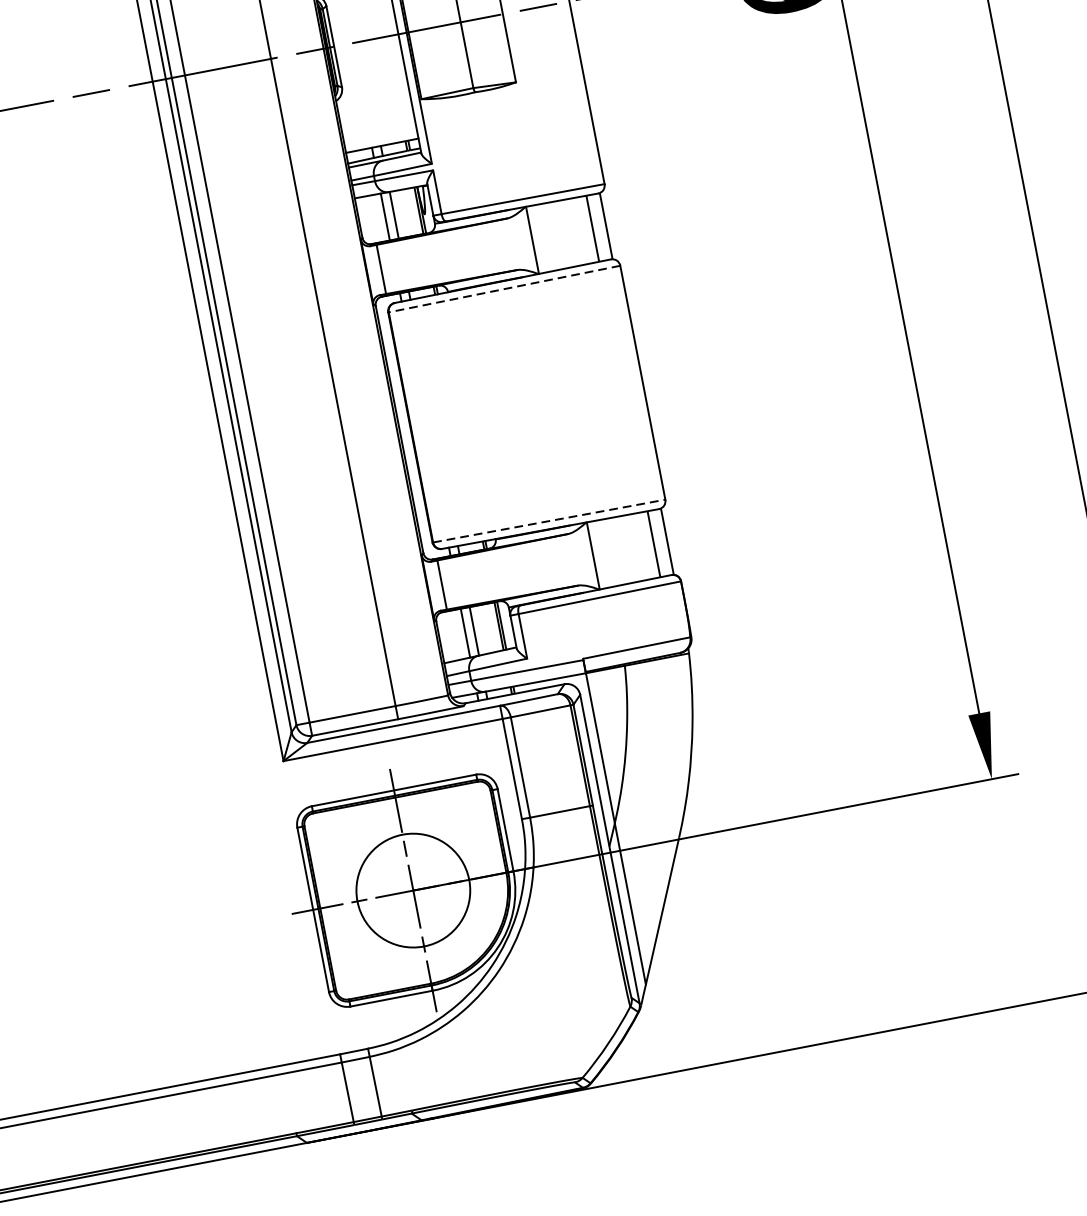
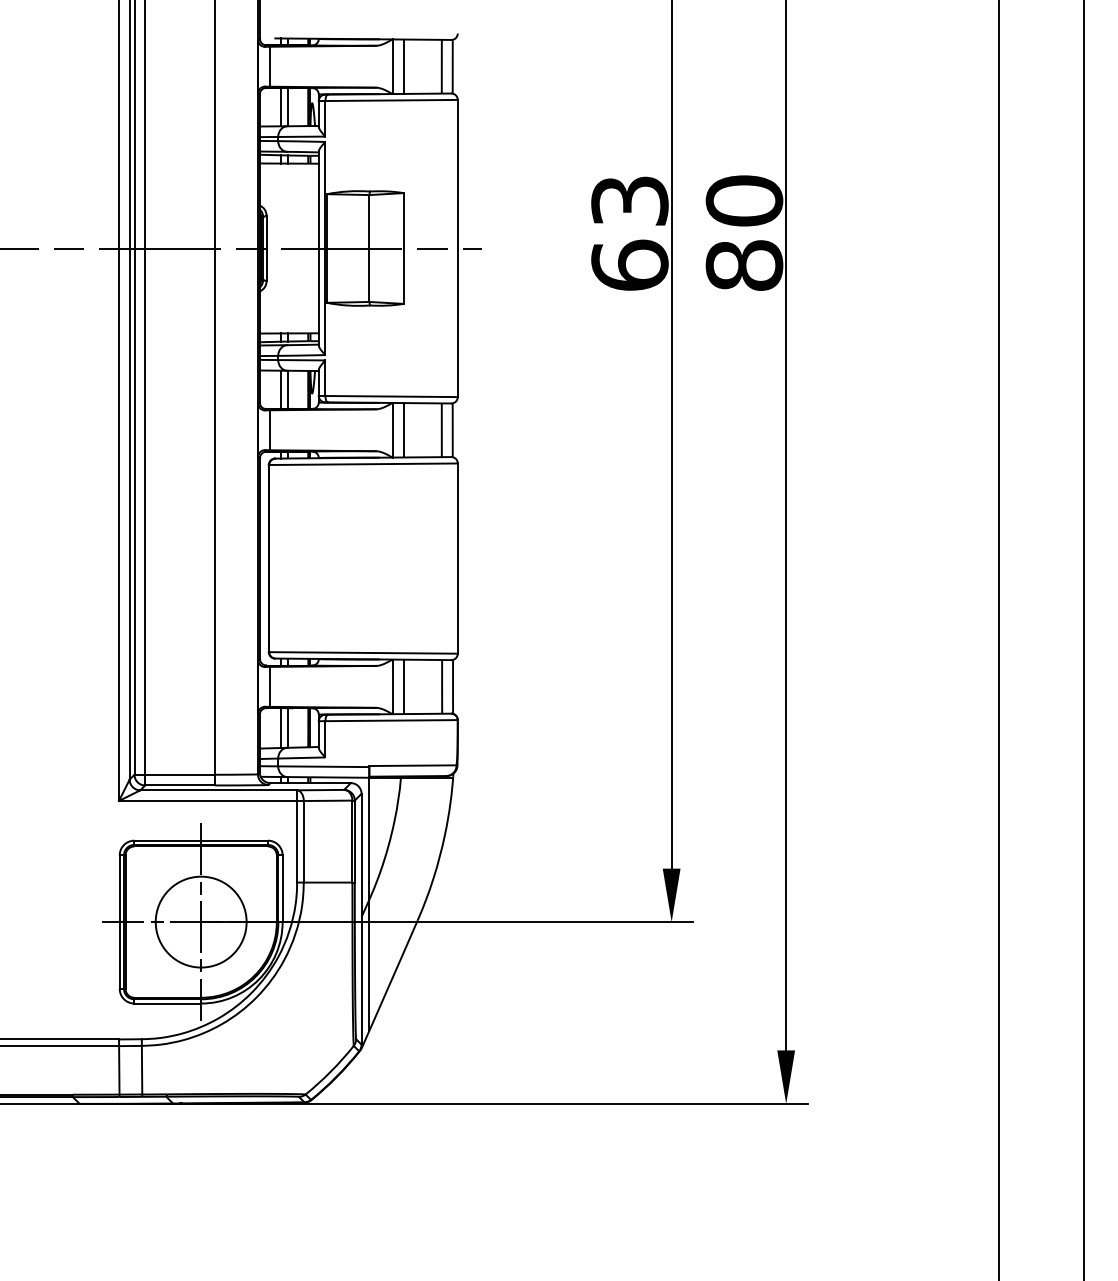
line: (546, 237) -> (404, 430), added
line: (504, 289) -> (363, 464), dashed -> solid
line: (550, 520) -> (364, 652), dashed -> solid
line: (607, 552) -> (404, 686), added

